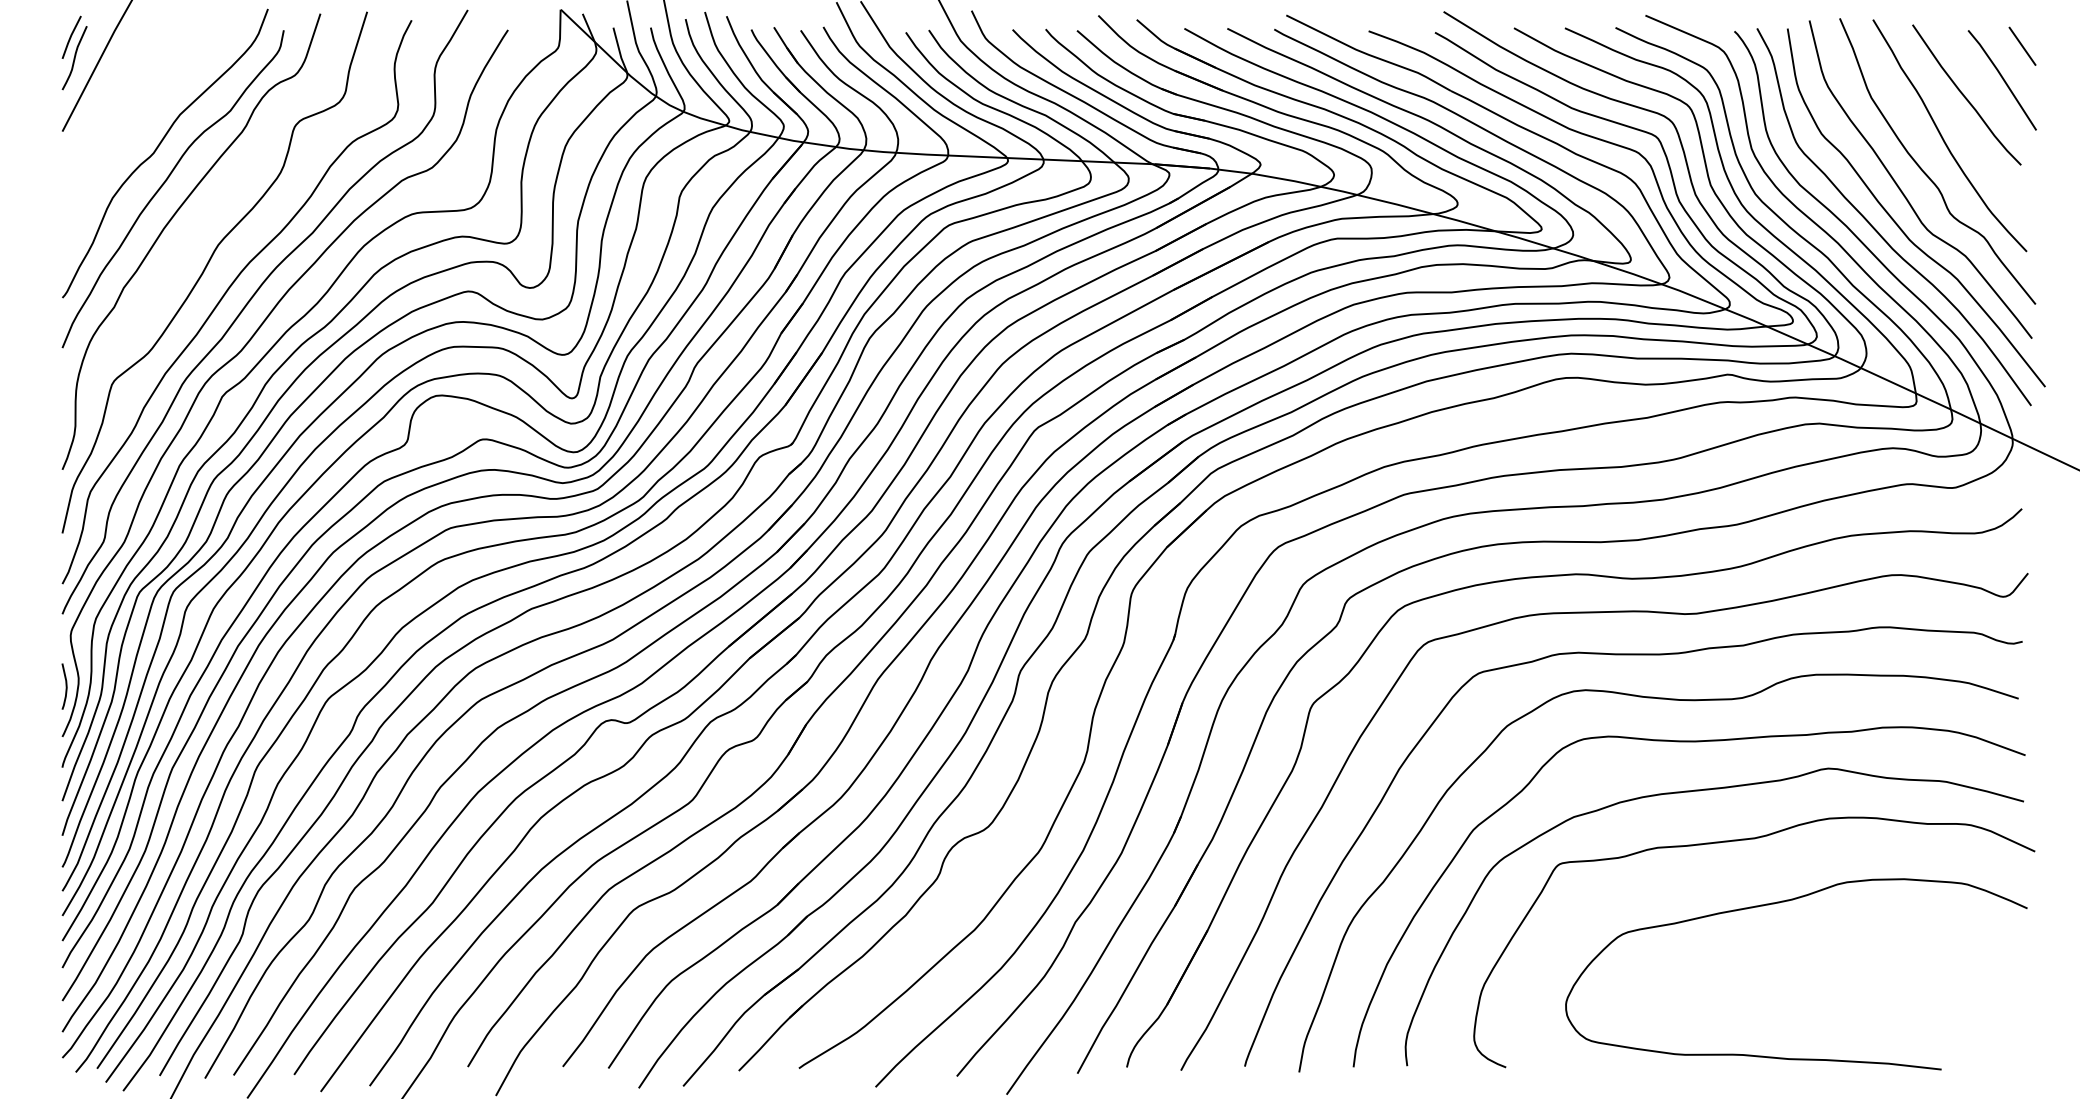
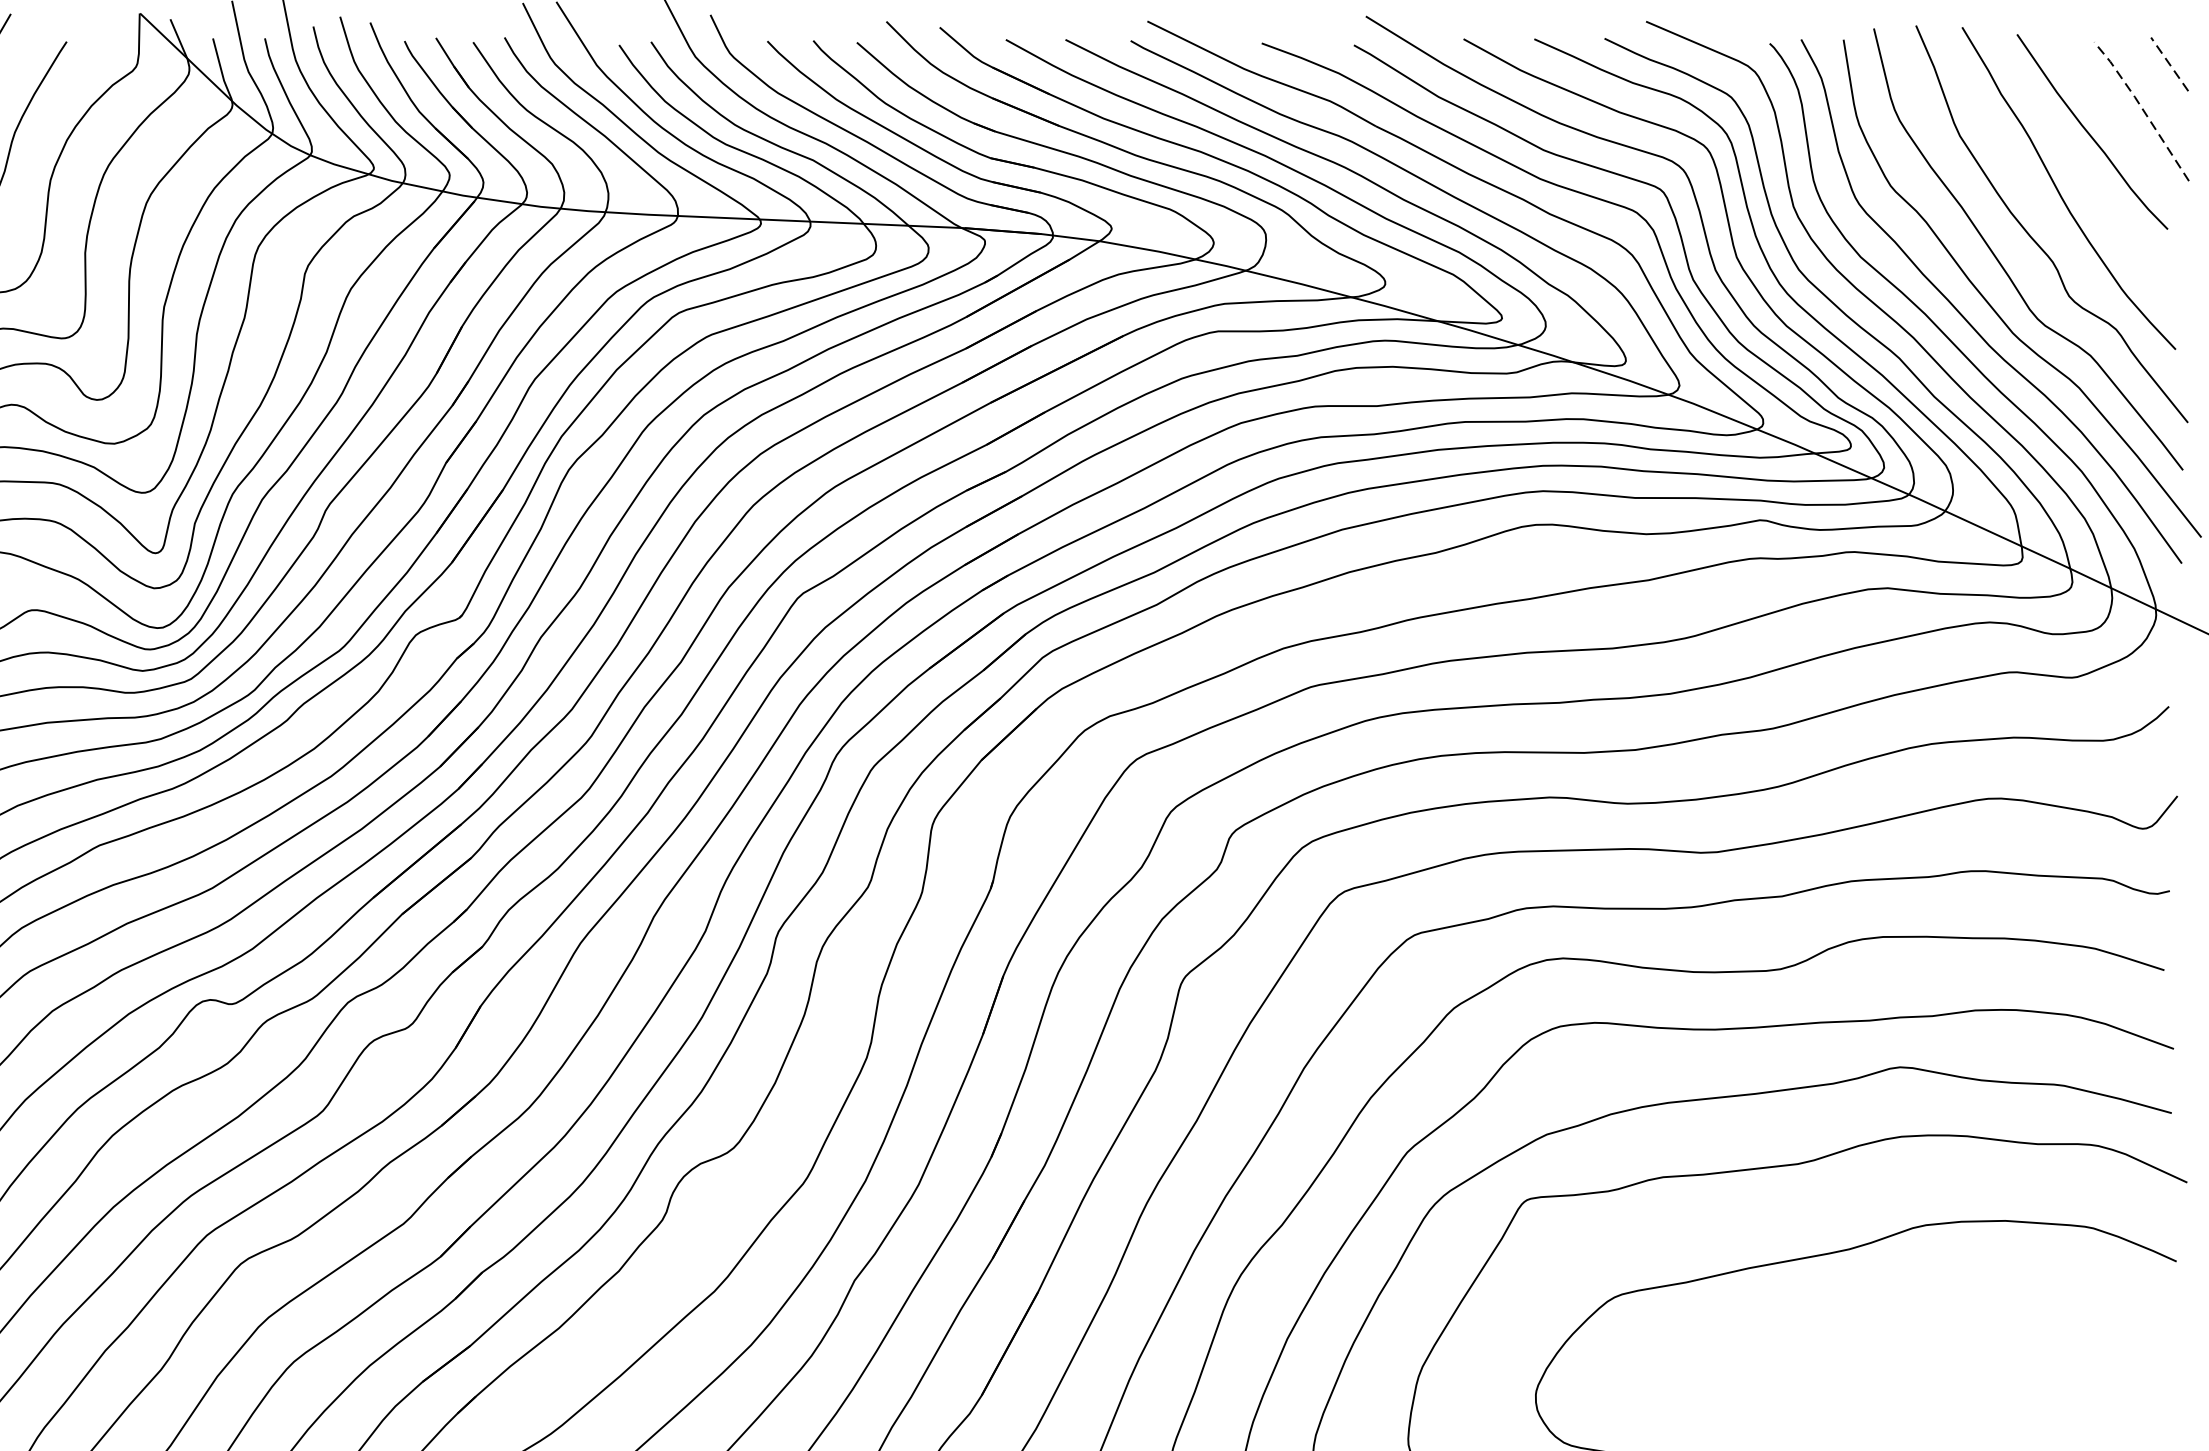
line: (2022, 46) -> (2169, 64), solid -> dashed
line: (2002, 77) -> (2141, 107), solid -> dashed

